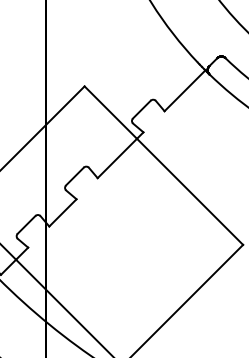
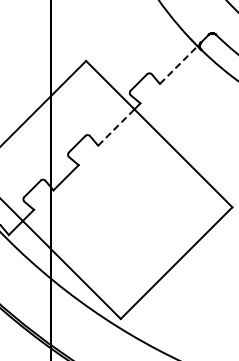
line: (184, 91) -> (178, 65), solid -> dashed
line: (117, 158) -> (116, 127), solid -> dashed

